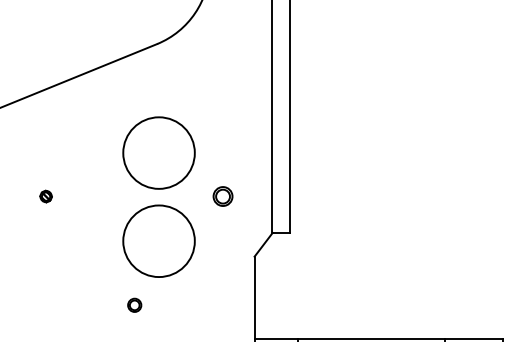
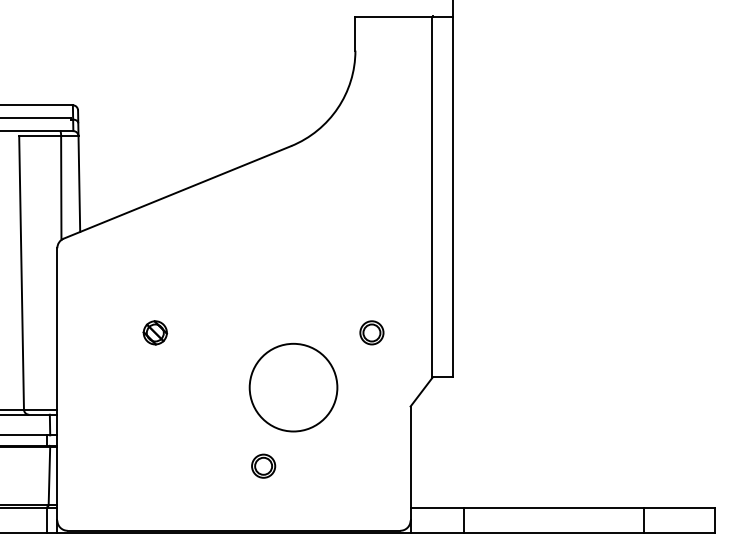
circle: (159, 152) -> (293, 279), removed
part: (45, 196) -> (154, 332), size x1.67
part: (134, 304) -> (263, 465), size x1.43

